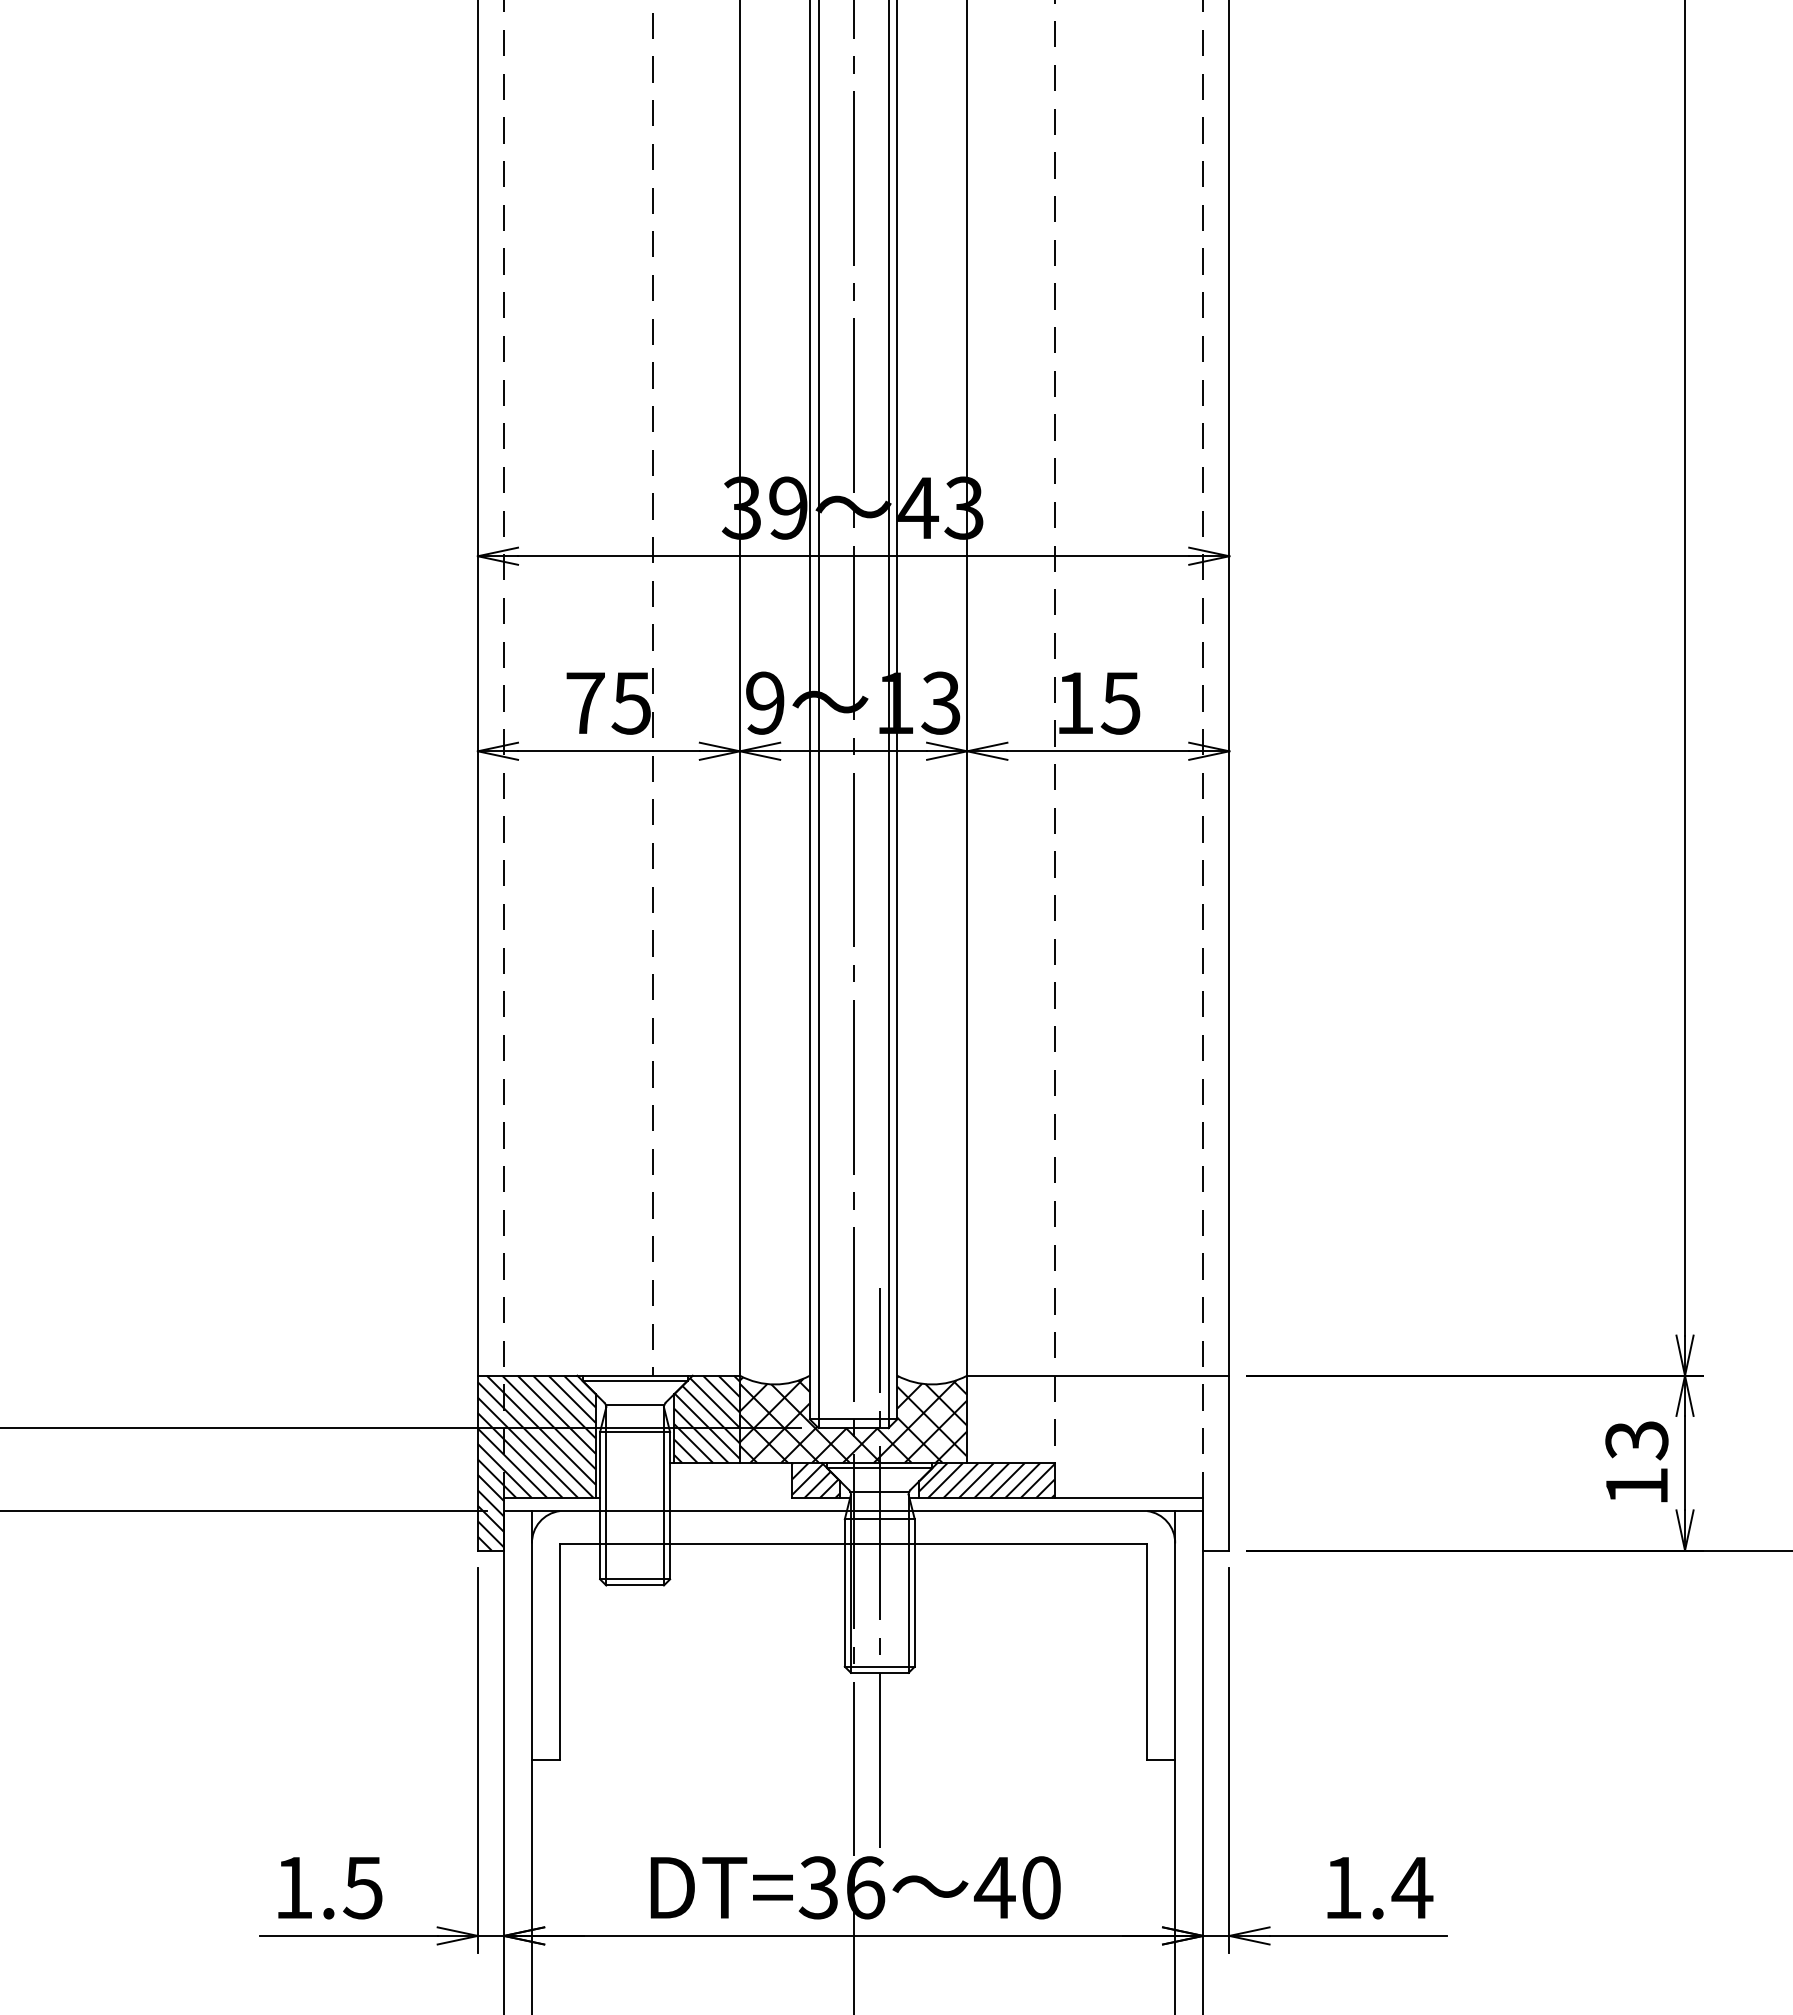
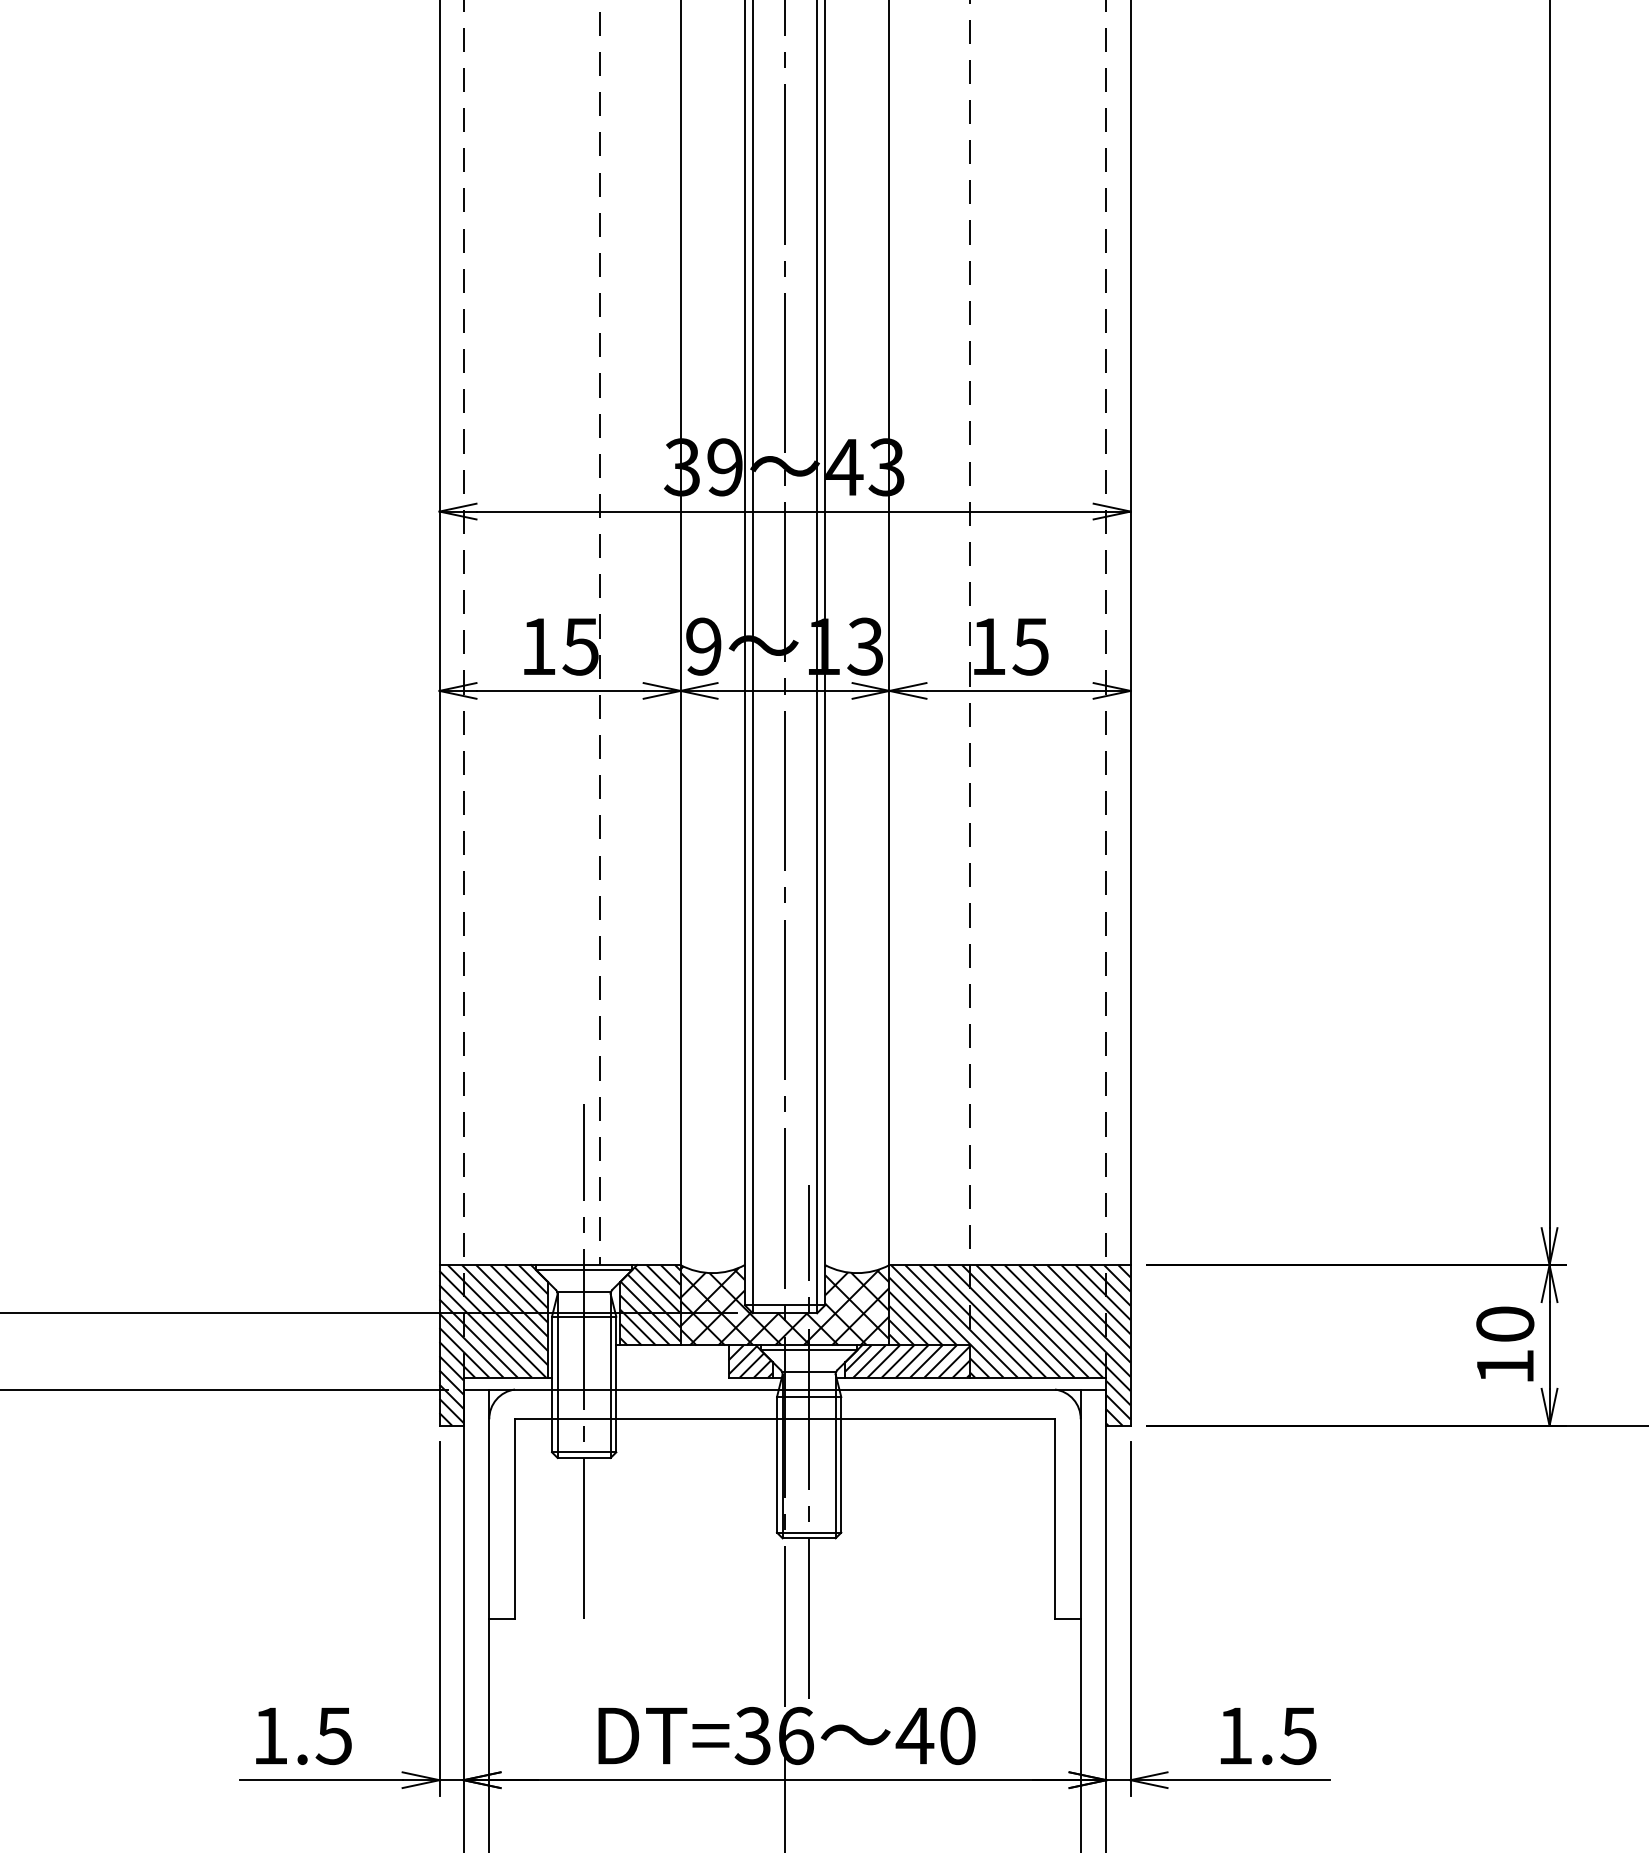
text: (585, 702) -> (538, 646), 75 -> 15
text: (1636, 1440) -> (1504, 1324), 13 -> 10
hatch: (1098, 1462) -> (1010, 1344), added
line: (635, 1480) -> (584, 1361), added
text: (1412, 1888) -> (1298, 1736), 1.4 -> 1.5

